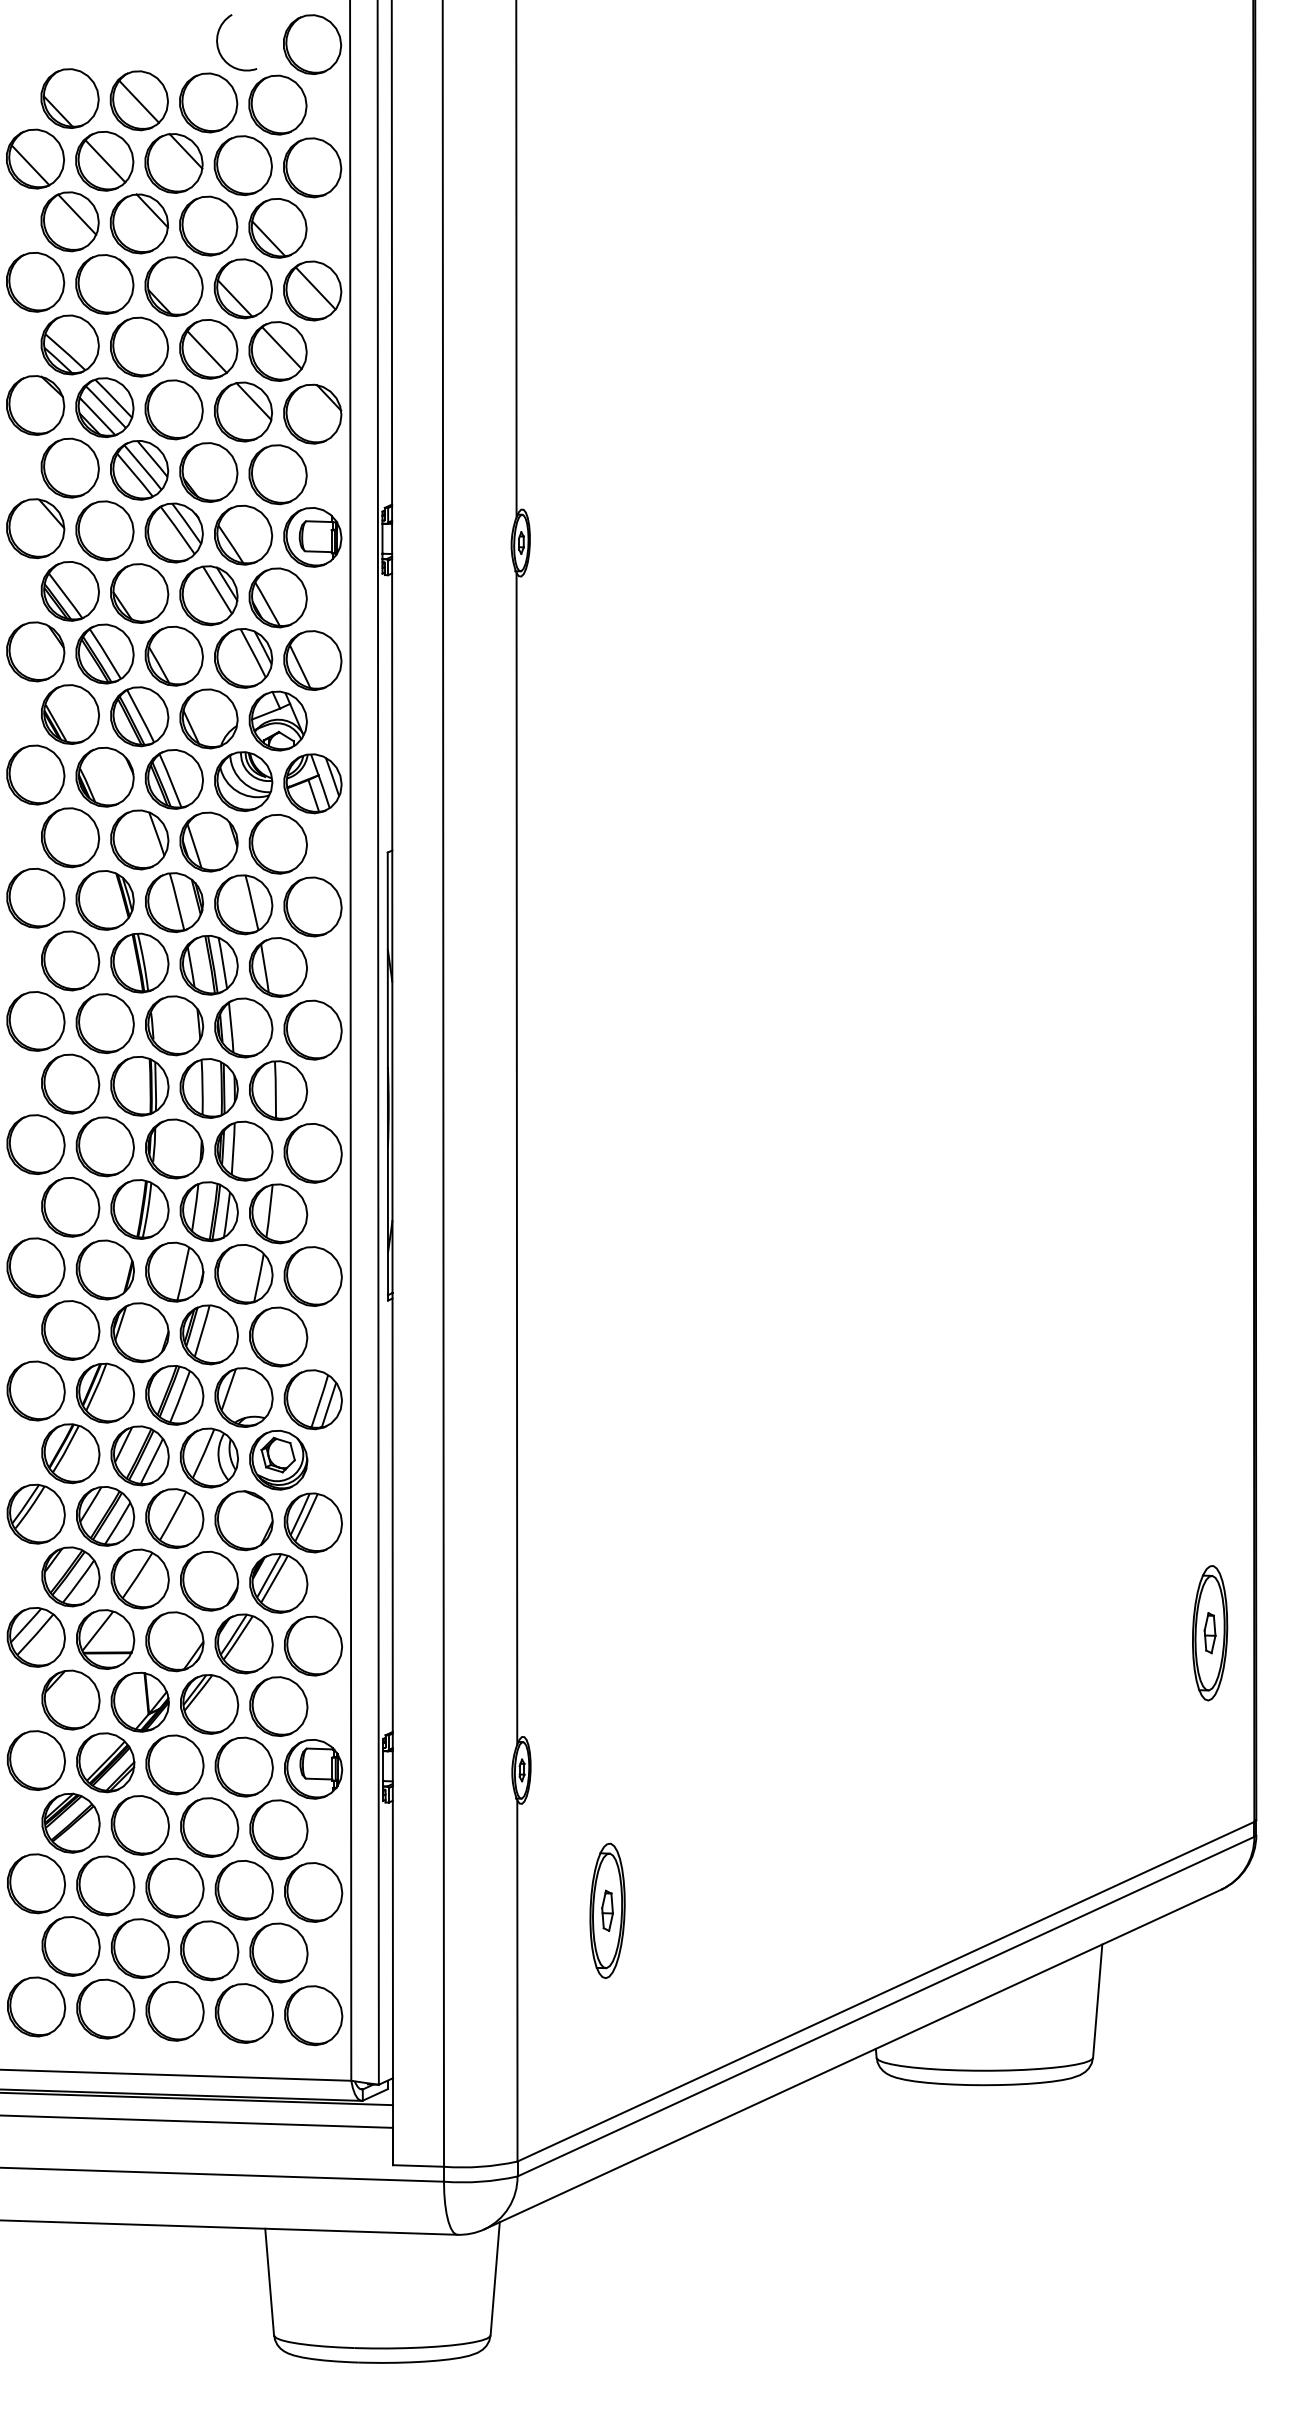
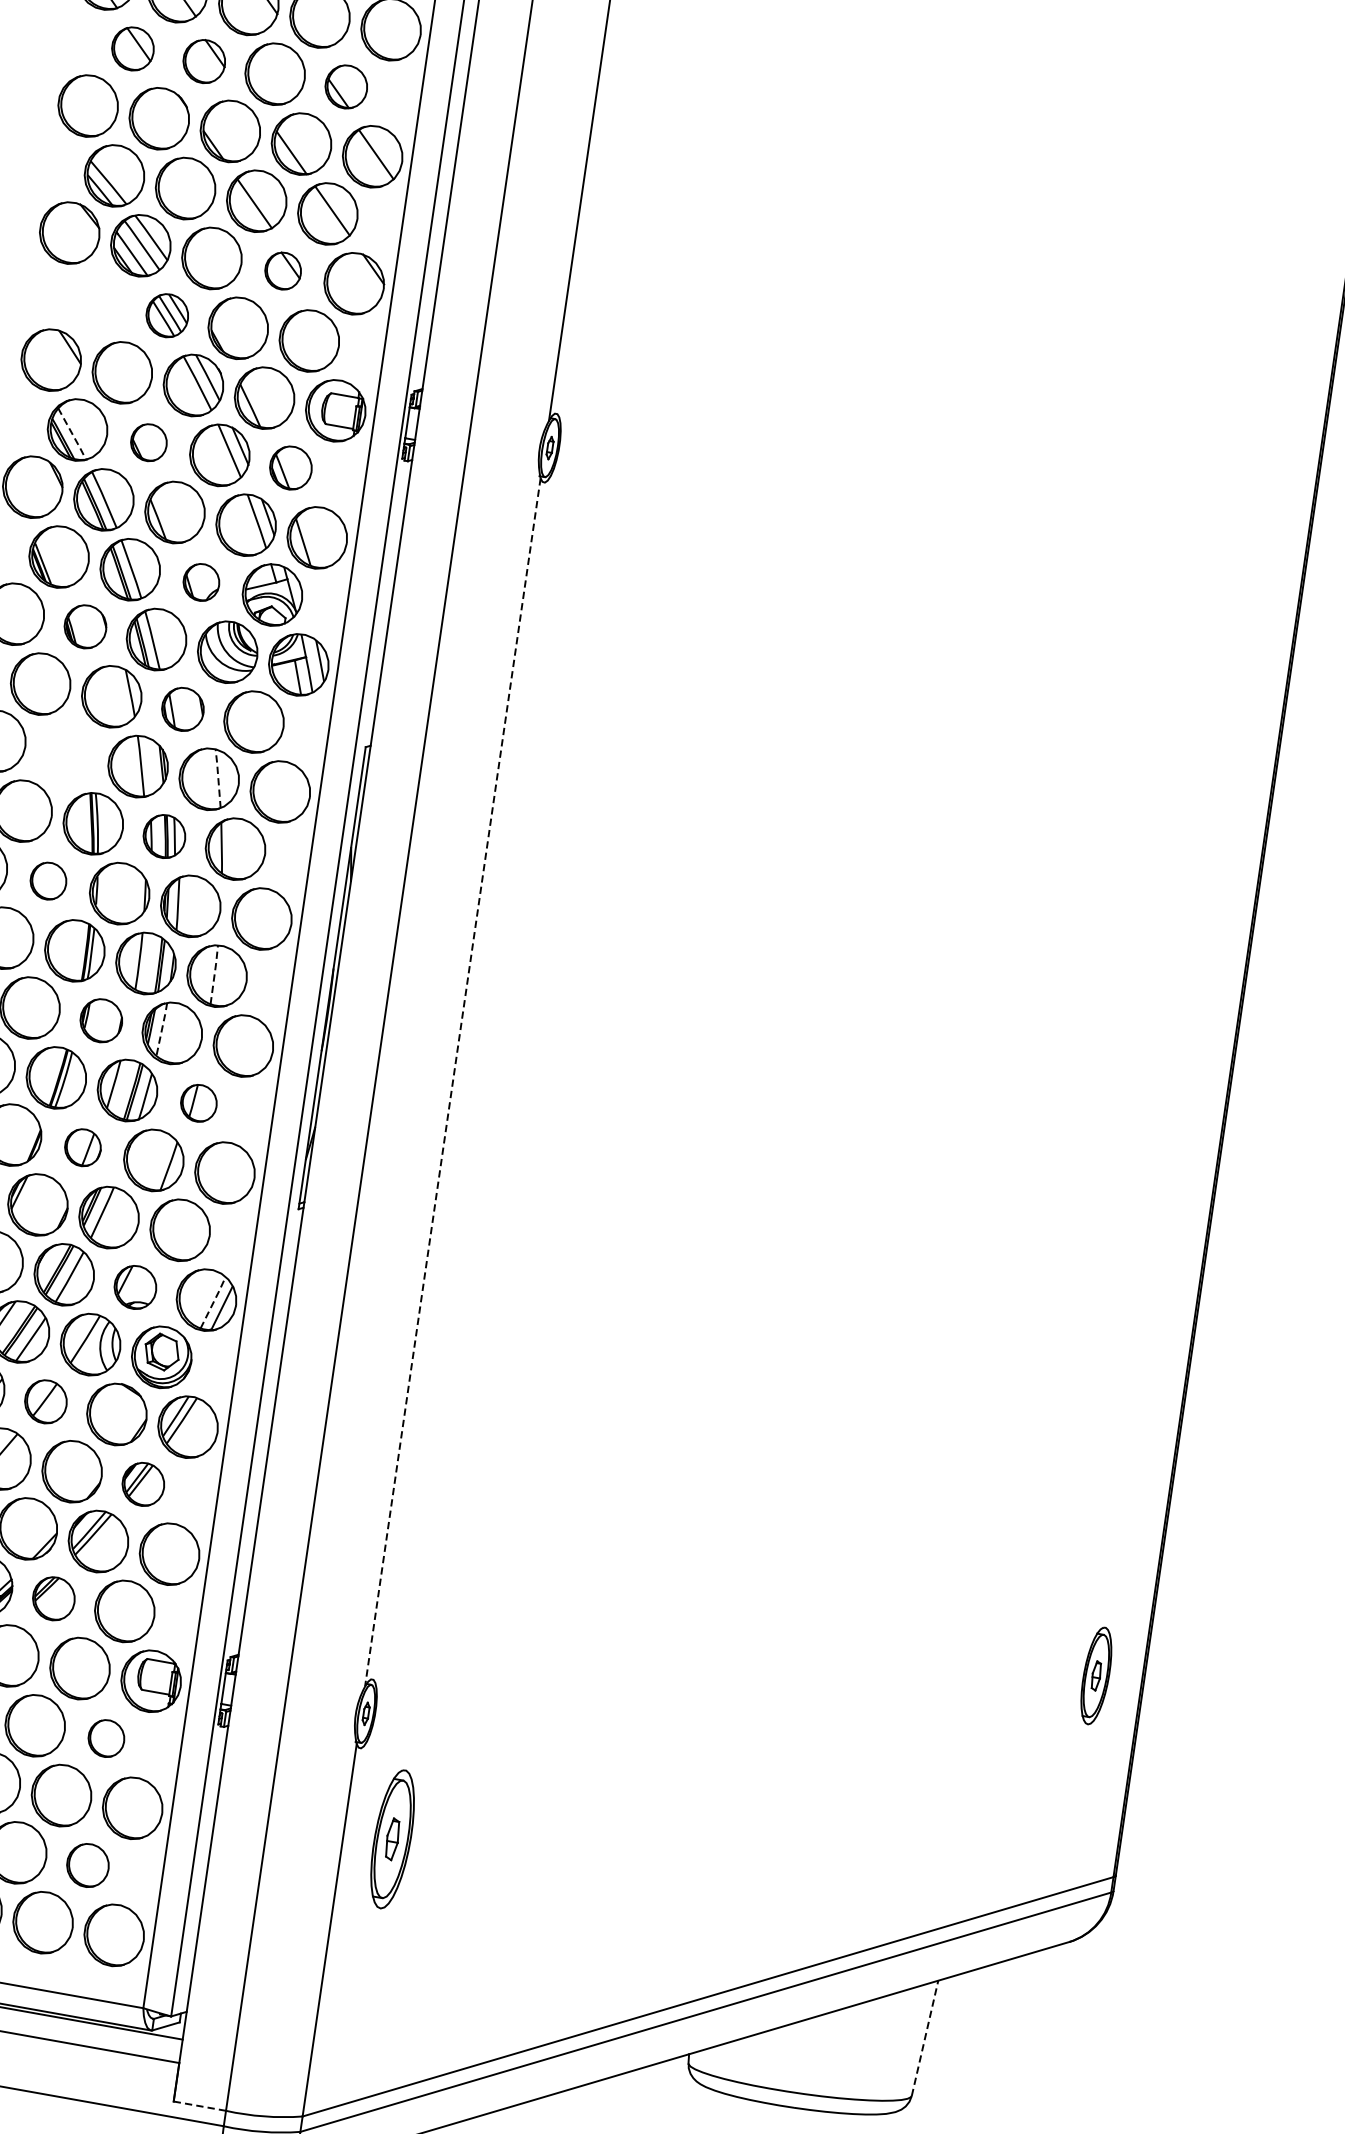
part: (69, 221) -> (132, 48), size x0.7
part: (139, 223) -> (204, 61), size x0.7
part: (277, 228) -> (345, 87), size x0.7
part: (243, 411) -> (283, 270), size x0.6
part: (69, 467) -> (95, 302), removed
part: (139, 470) -> (167, 315), size x0.7
part: (139, 593) -> (148, 442), size x0.6
line: (66, 596) -> (72, 434), solid -> dashed
part: (277, 597) -> (290, 467), size x0.7
part: (208, 718) -> (201, 581), size x0.6
part: (104, 776) -> (85, 626), size x0.7
part: (208, 841) -> (182, 708), size x0.7
part: (104, 900) -> (66, 753), removed
line: (252, 902) -> (218, 778), solid -> dashed
part: (208, 965) -> (163, 836), size x0.7
part: (104, 1023) -> (47, 880), size x0.6
line: (275, 1088) -> (214, 973), solid -> dashed
part: (174, 1148) -> (101, 1020), size x0.7
line: (233, 1148) -> (162, 1029), solid -> dashed
line: (516, 1158) -> (452, 1082), solid -> dashed
part: (278, 1213) -> (198, 1102), size x0.6
part: (174, 1271) -> (82, 1147), size x0.6
part: (243, 1397) -> (135, 1287), size x0.7
line: (320, 1400) -> (213, 1302), solid -> dashed
part: (174, 1518) -> (45, 1401), size x0.7
part: (278, 1583) -> (143, 1484), size x0.7
part: (1210, 1633) -> (1096, 1676), size x0.7
part: (209, 1704) -> (53, 1598), size x0.7
part: (278, 1829) -> (106, 1738), size x0.6
part: (607, 1910) -> (392, 1838), moved
part: (278, 1952) -> (87, 1864), size x0.7
line: (1097, 2001) -> (924, 2038), solid -> dashed
line: (418, 2165) -> (199, 2105), solid -> dashed

